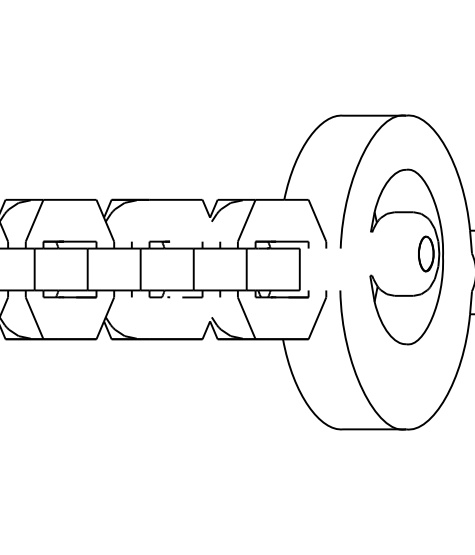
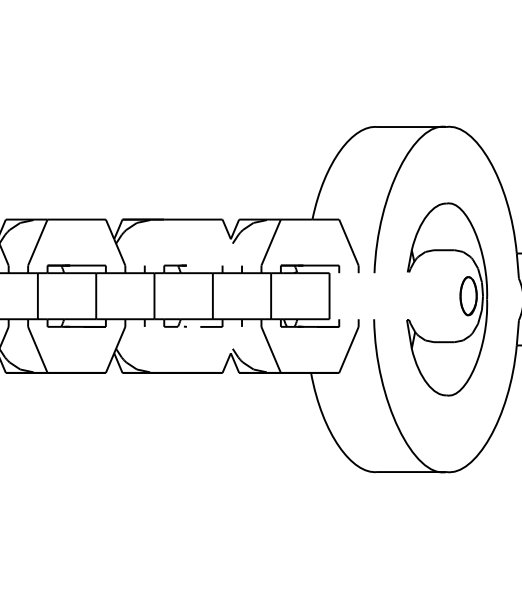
part: (417, 257) -> (459, 299), moved

